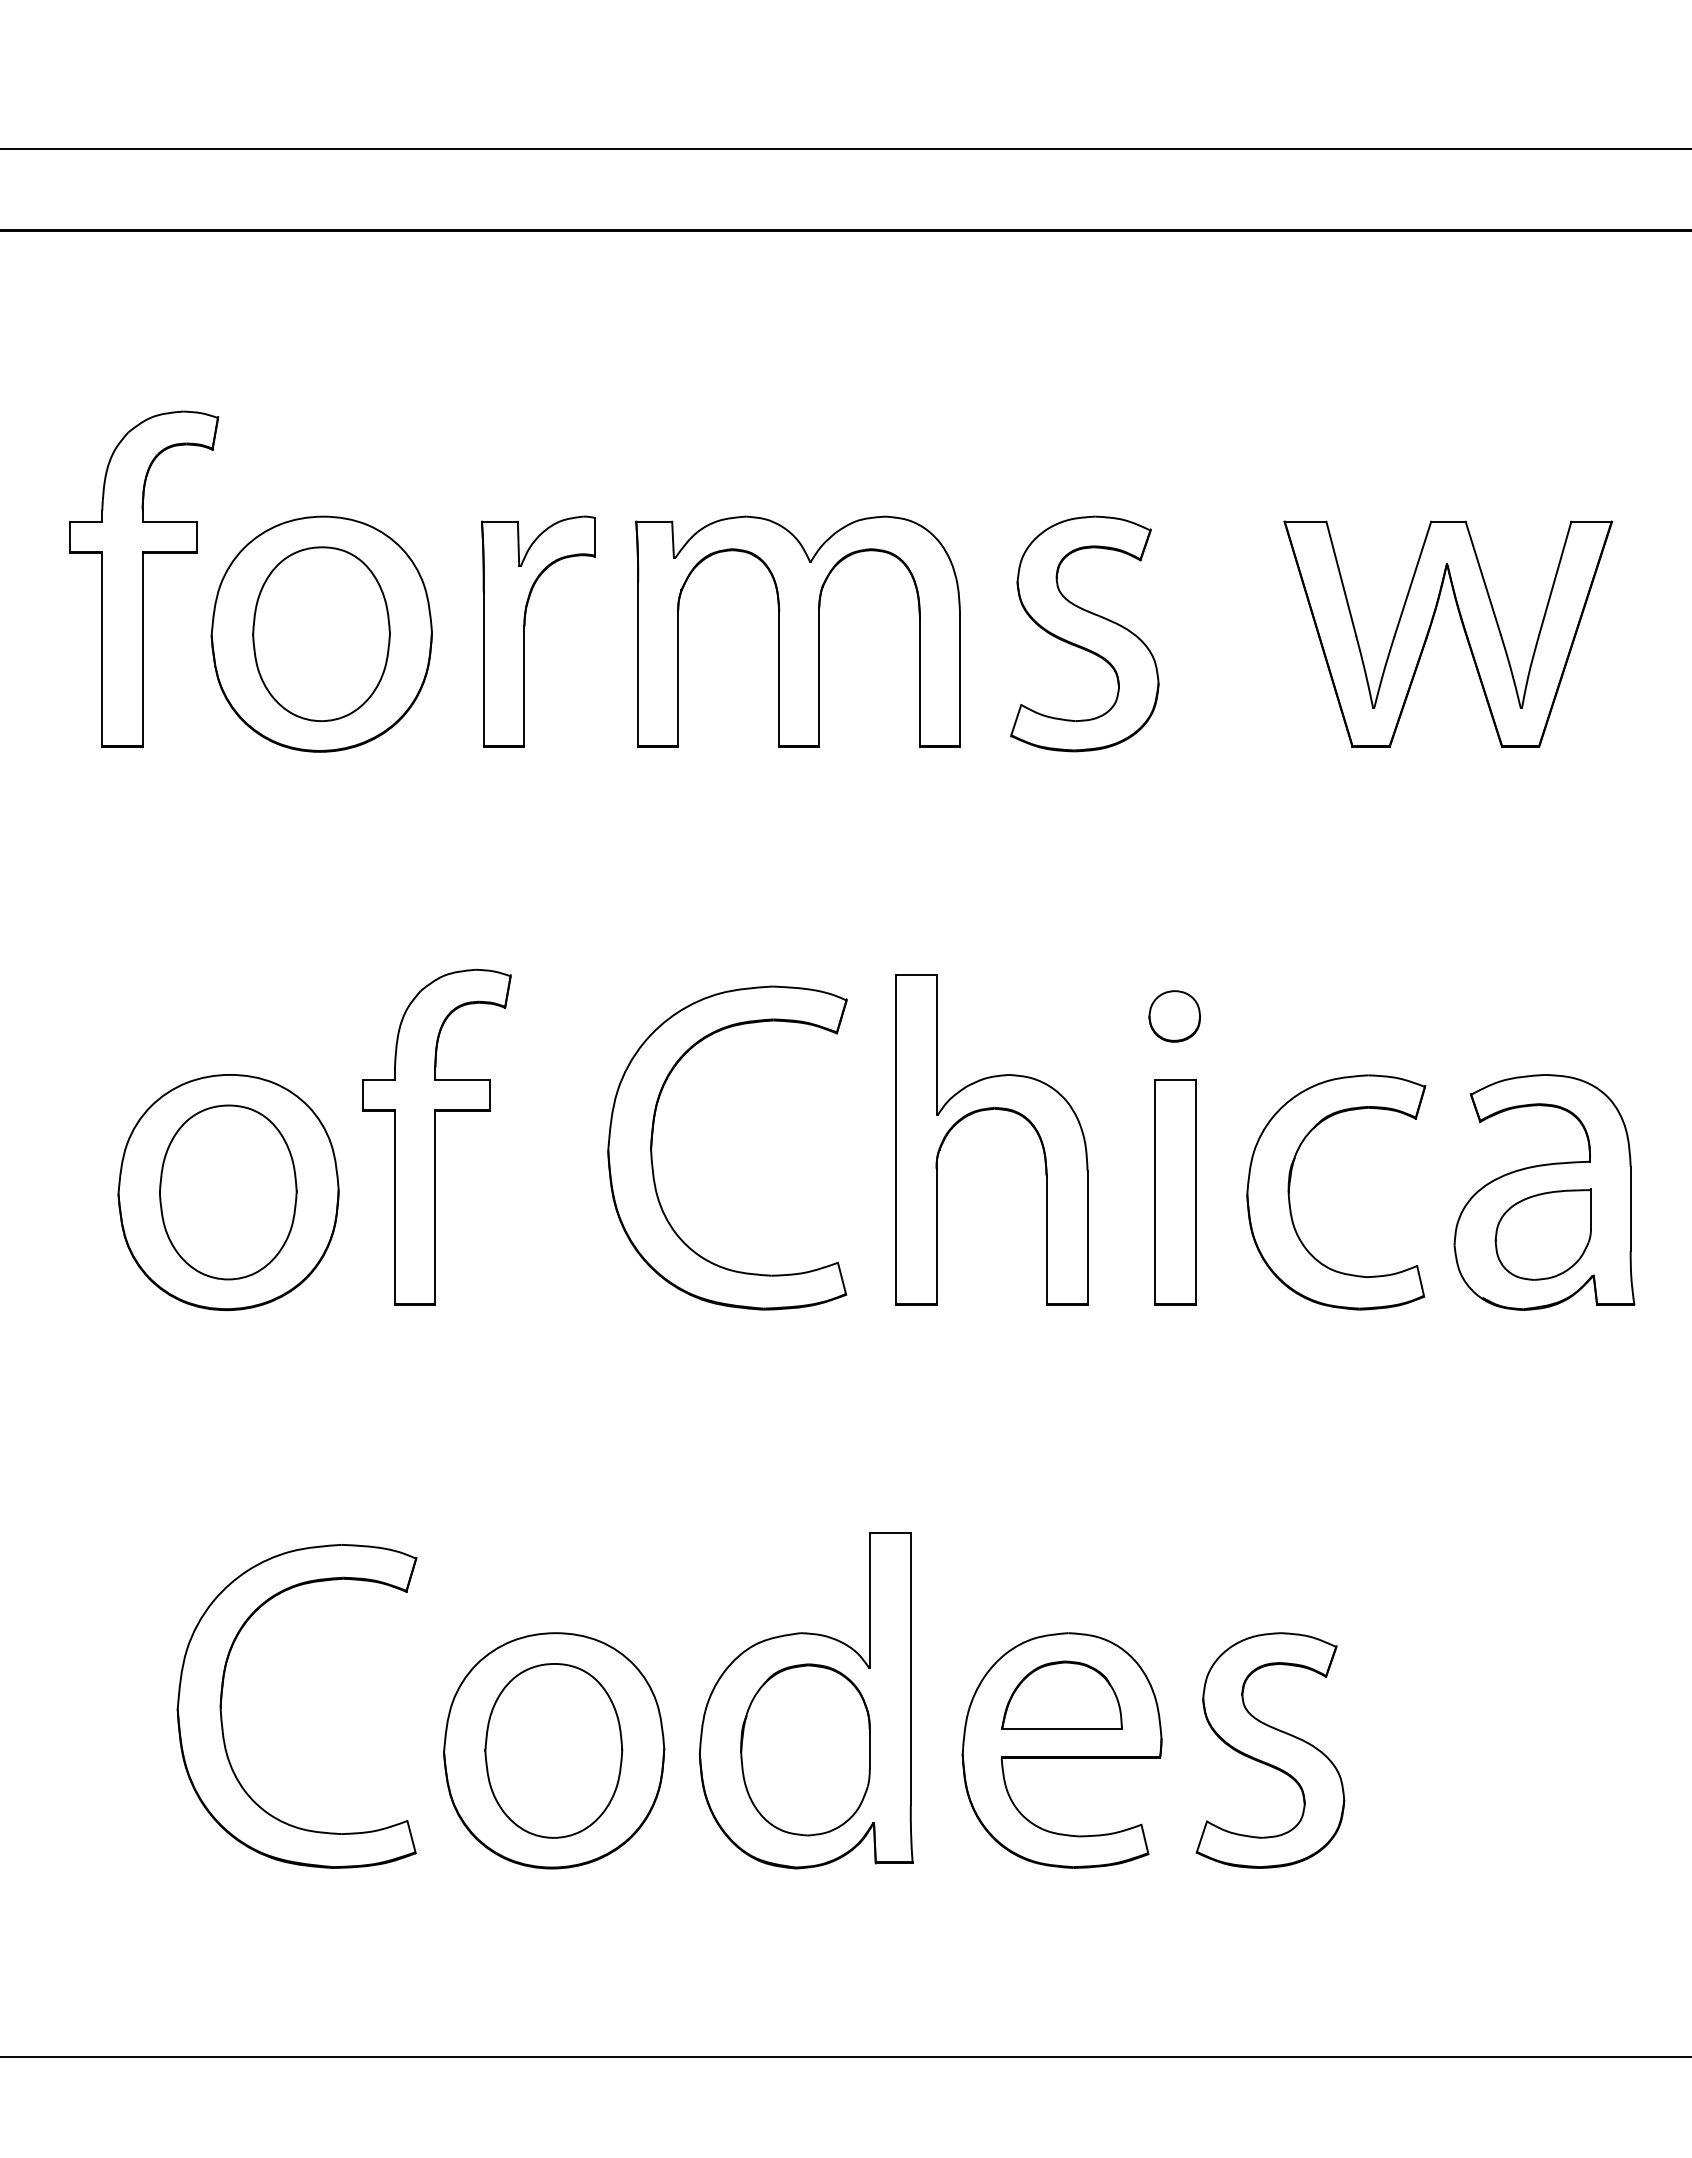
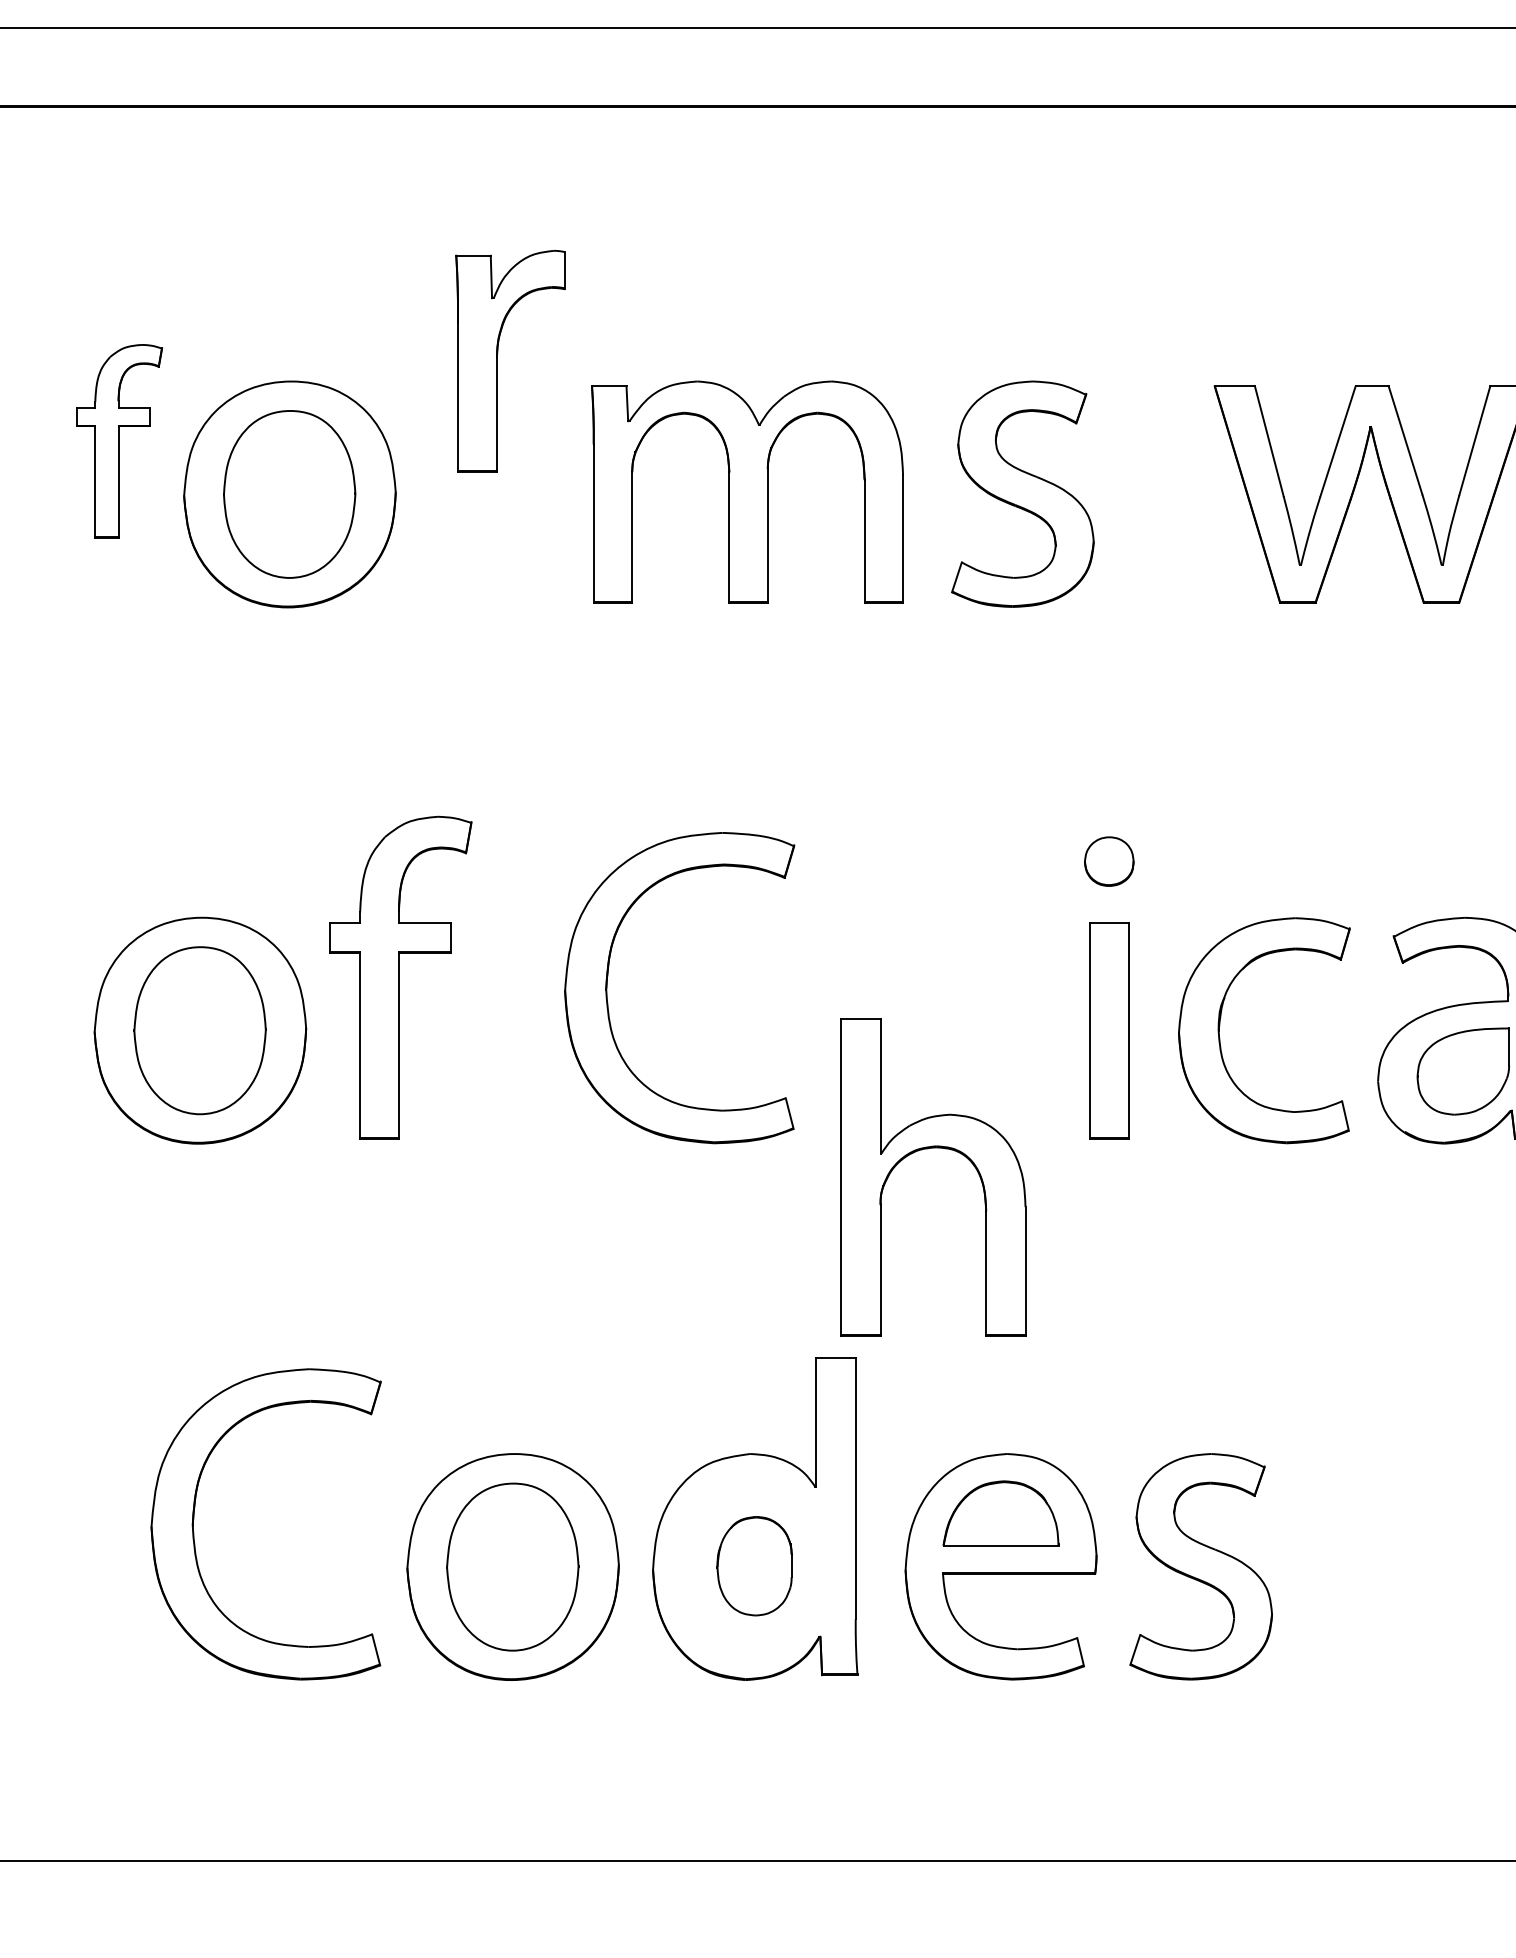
part: (144, 578) -> (119, 440), size x0.6
part: (525, 626) -> (498, 356), moved
part: (990, 1110) -> (932, 1148), moved
part: (805, 1749) -> (754, 1565), size x0.6

